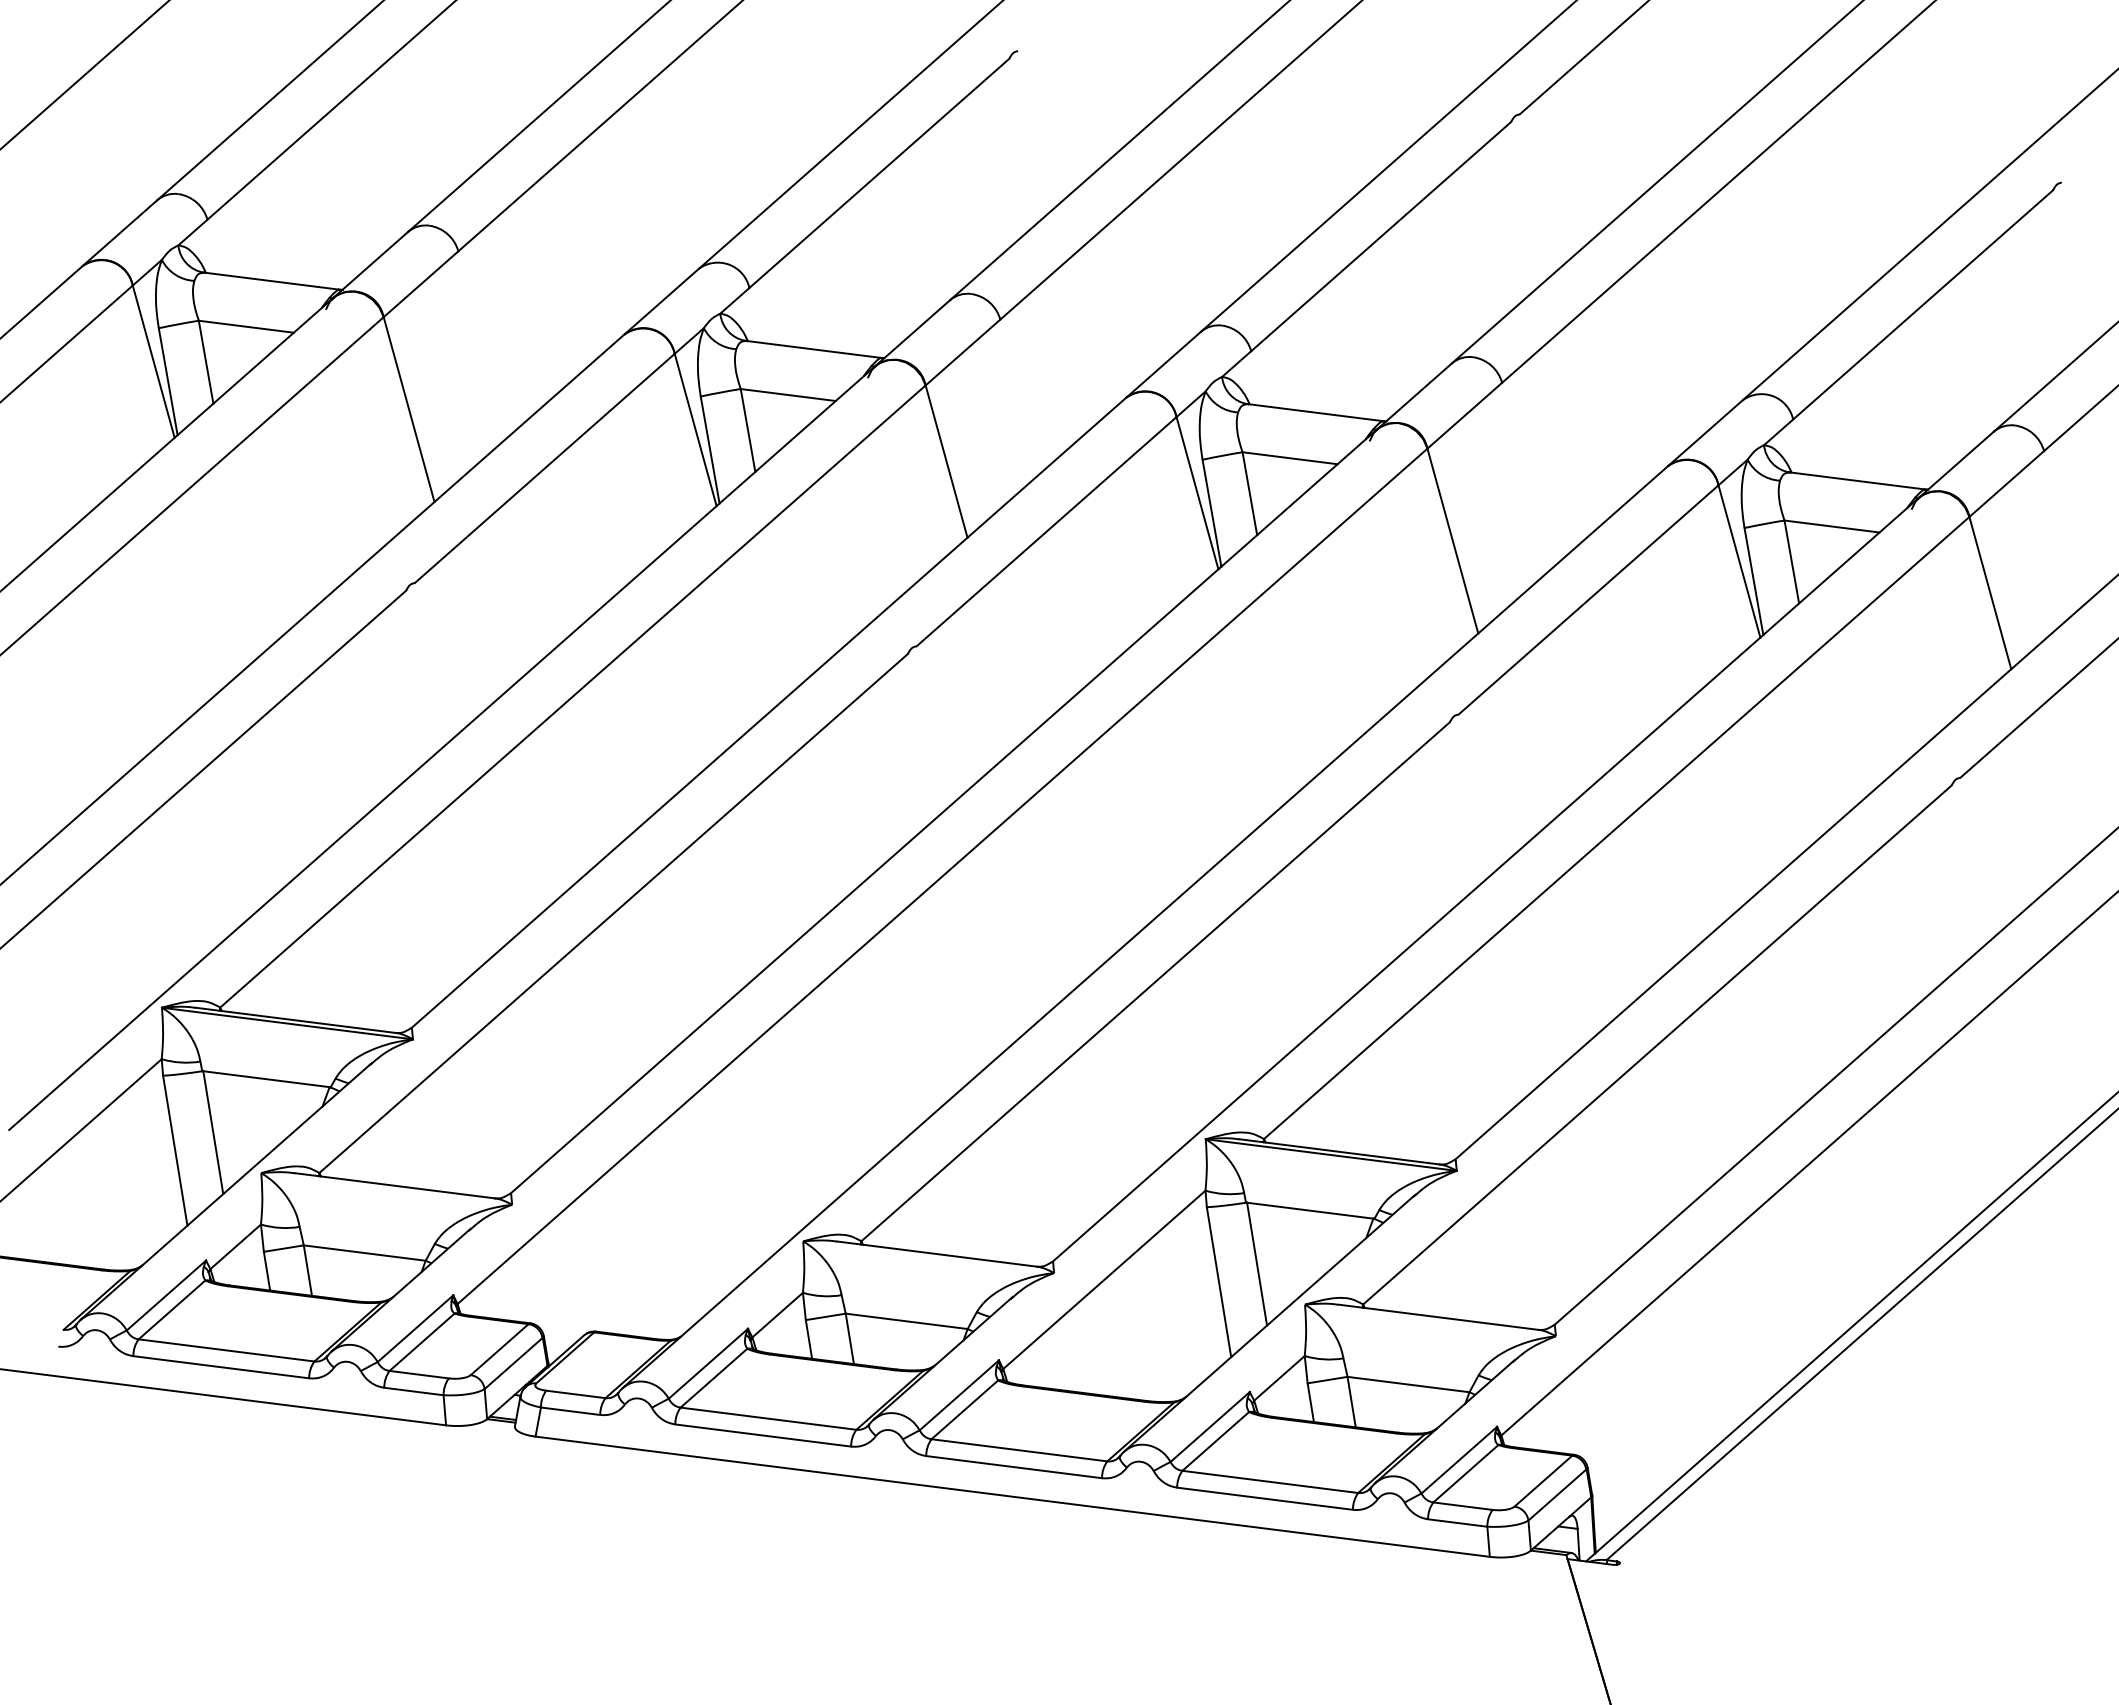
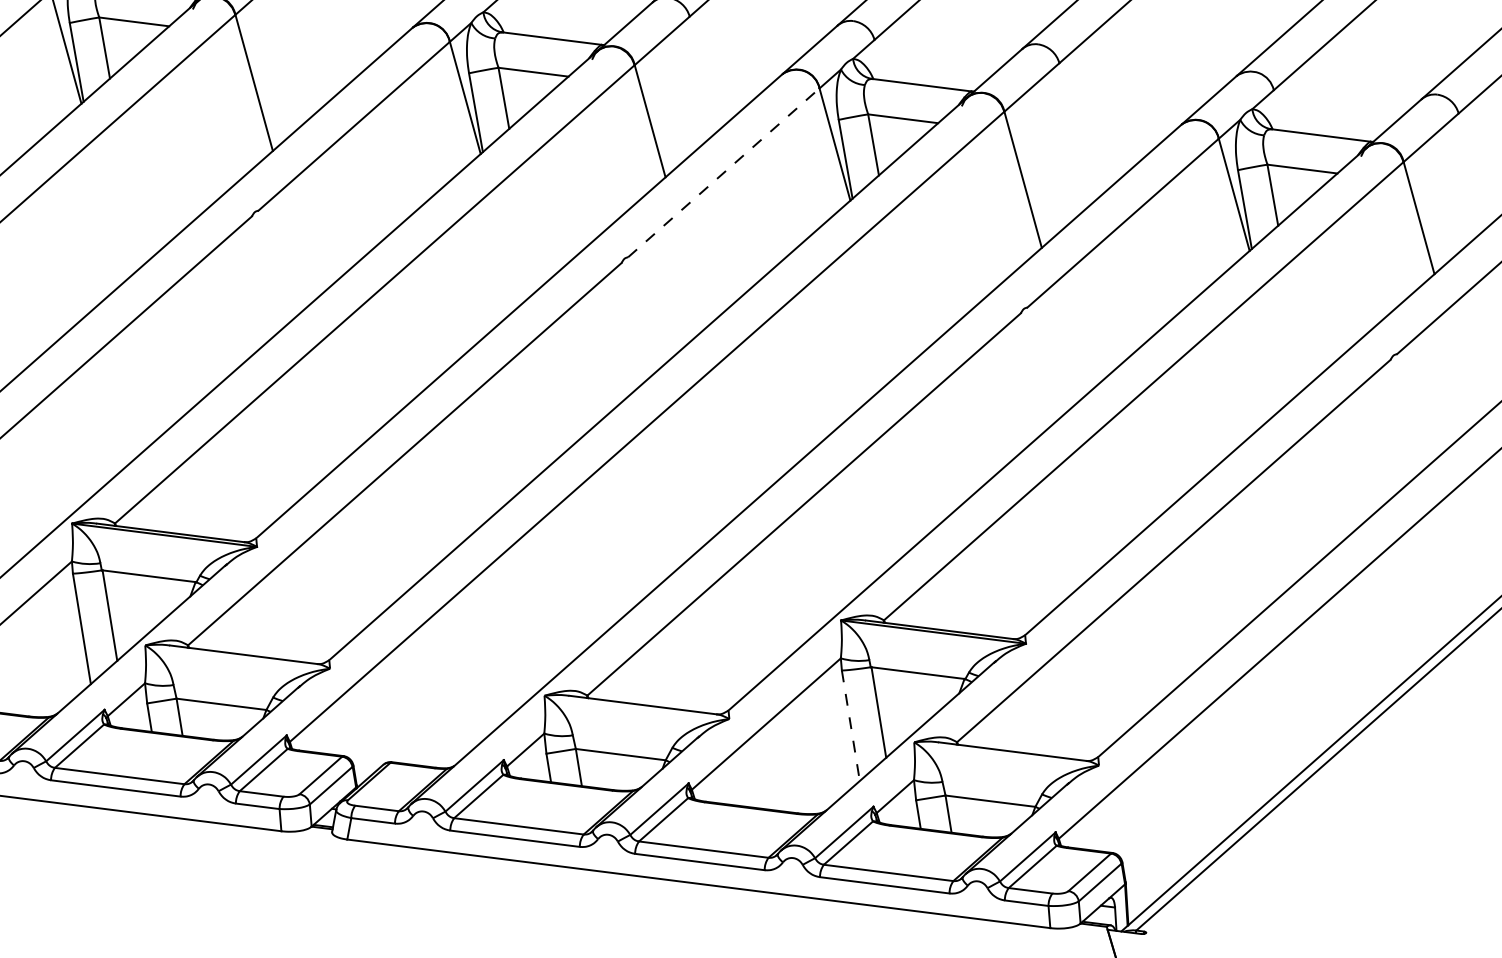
line: (1047, 531) -> (724, 172), solid -> dashed
line: (1219, 1282) -> (851, 726), solid -> dashed

